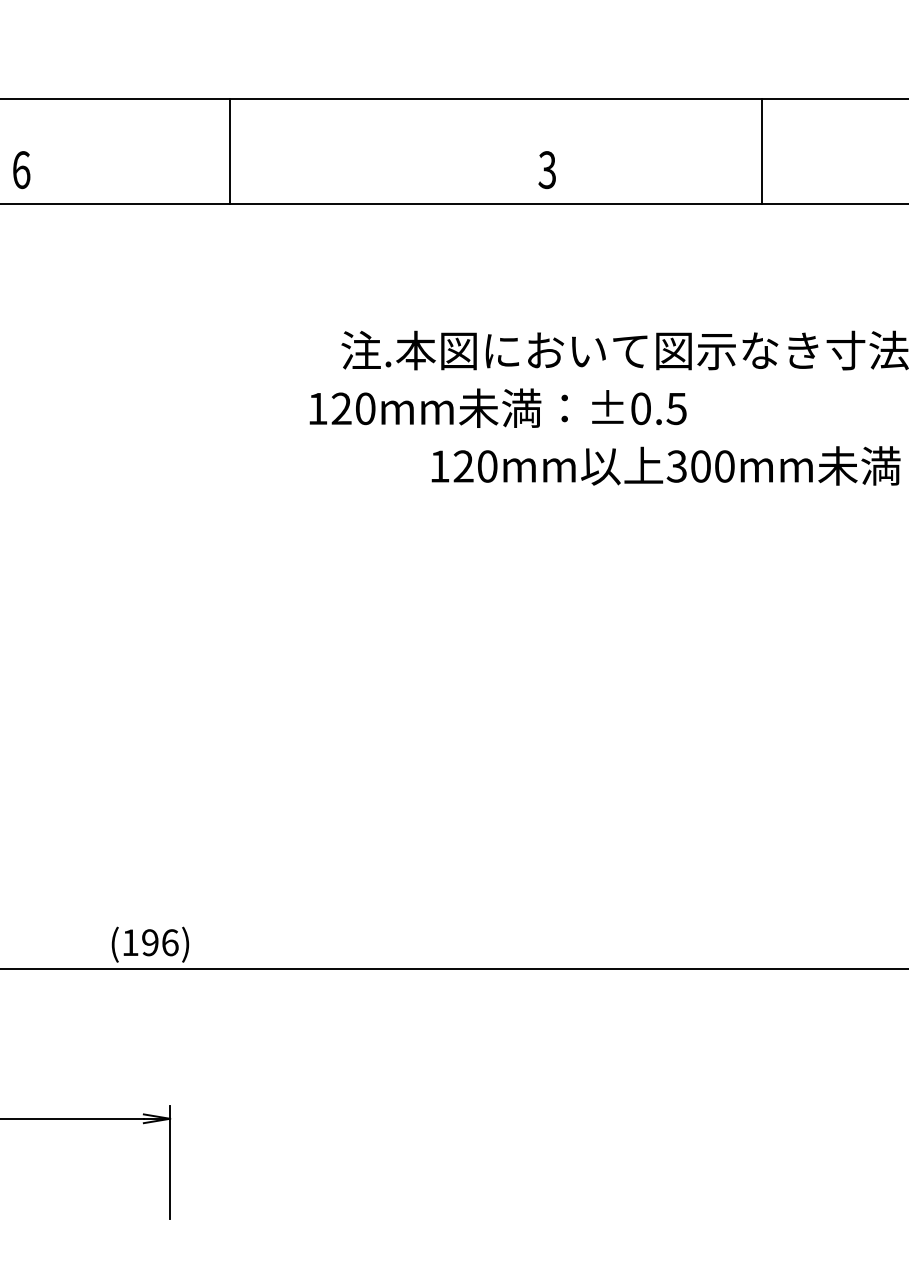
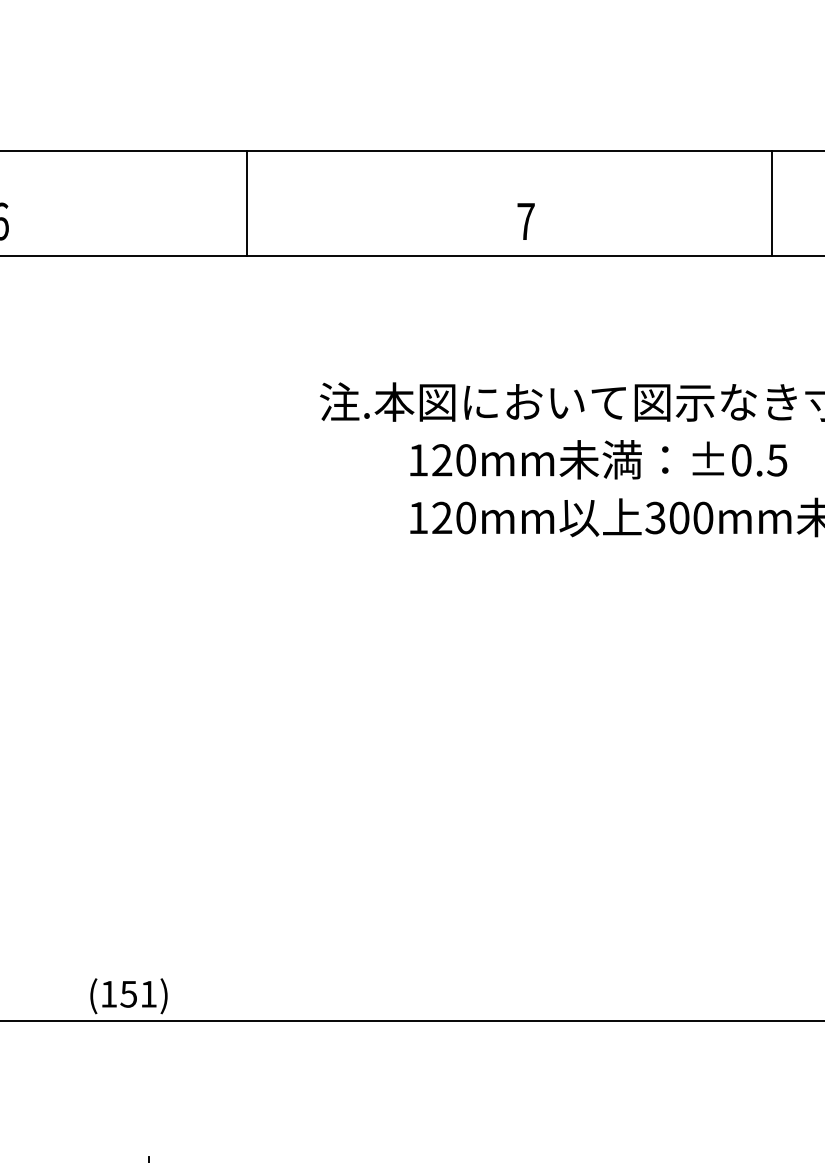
line: (229, 151) -> (247, 203), moved
line: (761, 151) -> (772, 203), moved
text: (547, 170) -> (526, 222), 3 -> 7
text: (497, 407) -> (598, 459), moved
text: (159, 942) -> (138, 994), (196) -> (151)

